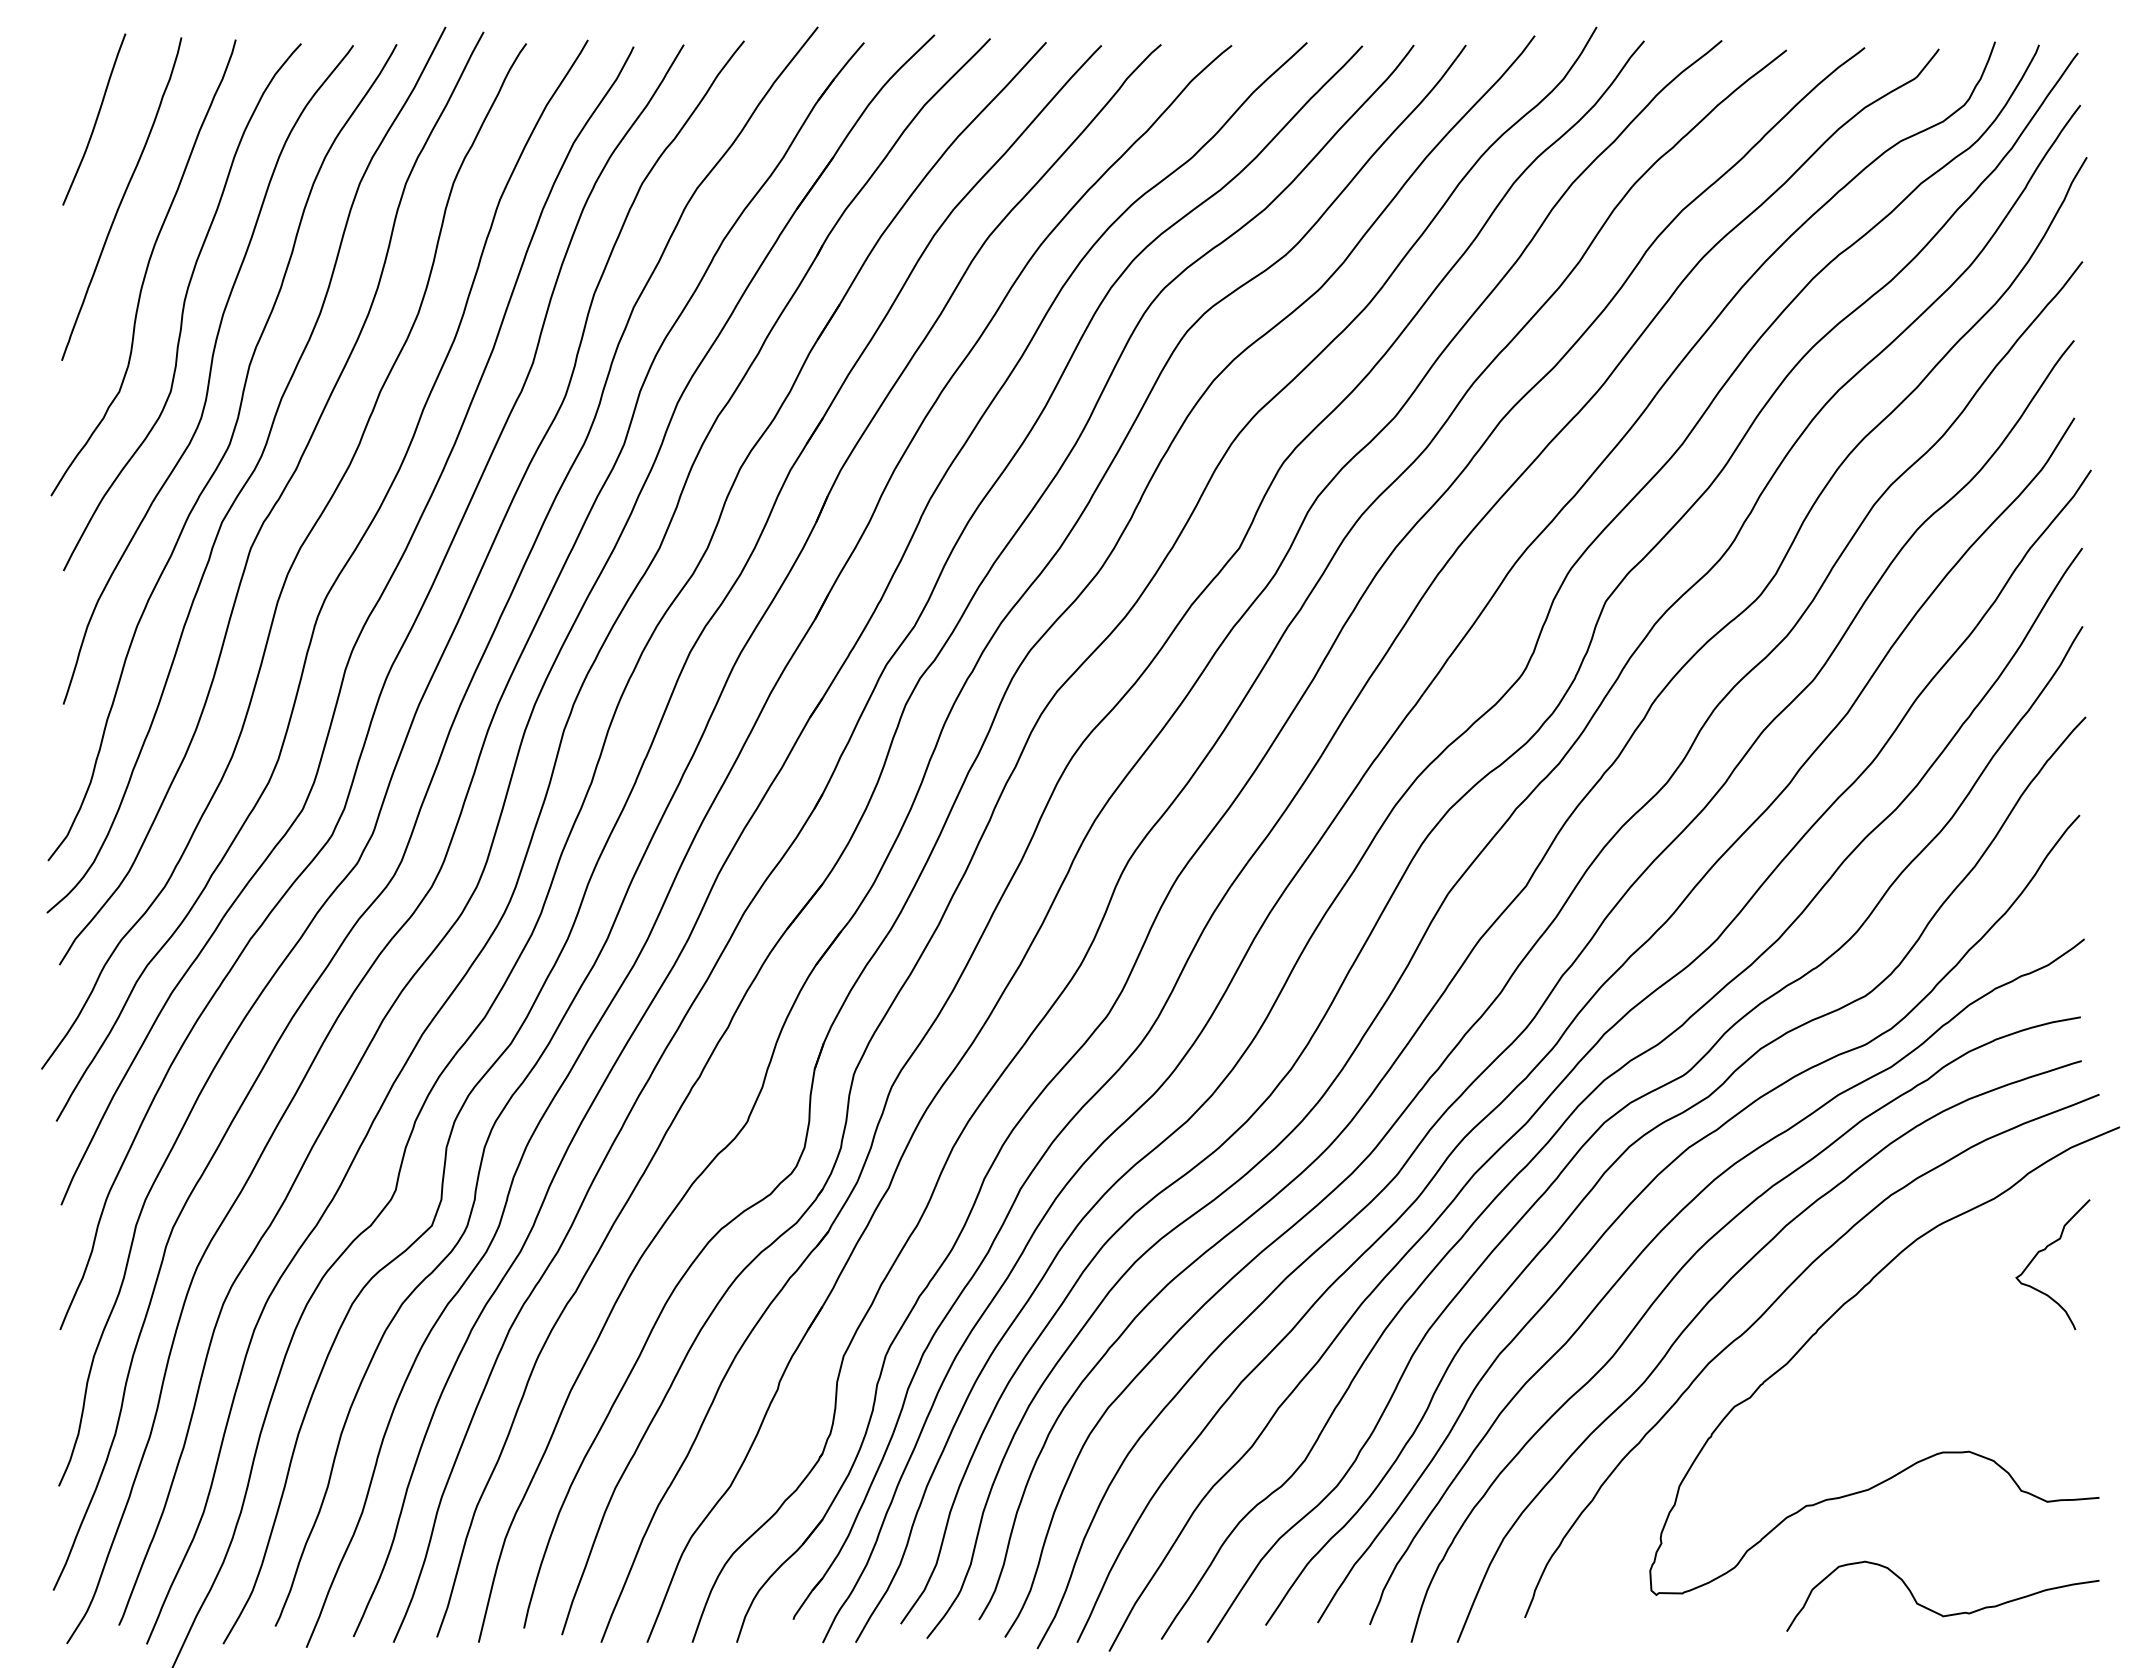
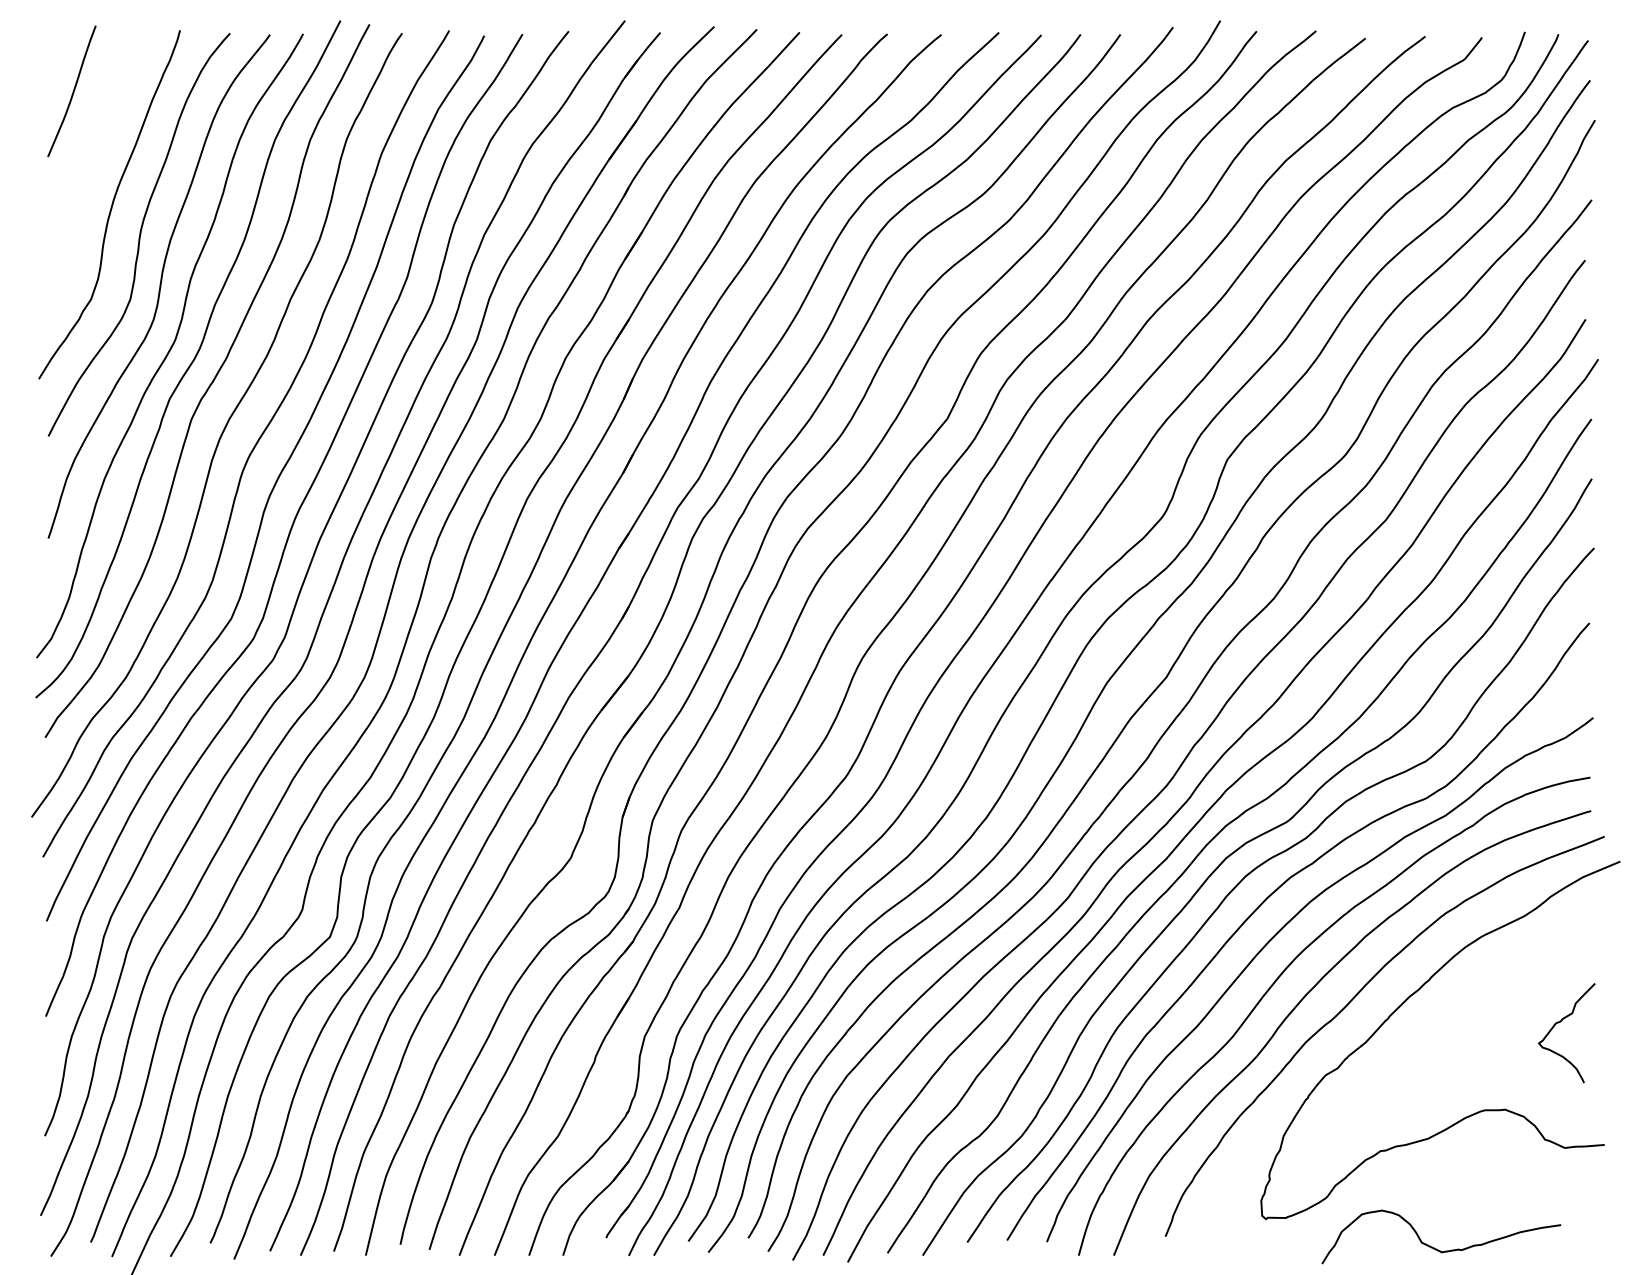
curve: (121, 198) -> (92, 151), removed
curve: (2045, 1250) -> (1561, 1022), moved
curve: (1934, 1610) -> (1435, 1247), moved

